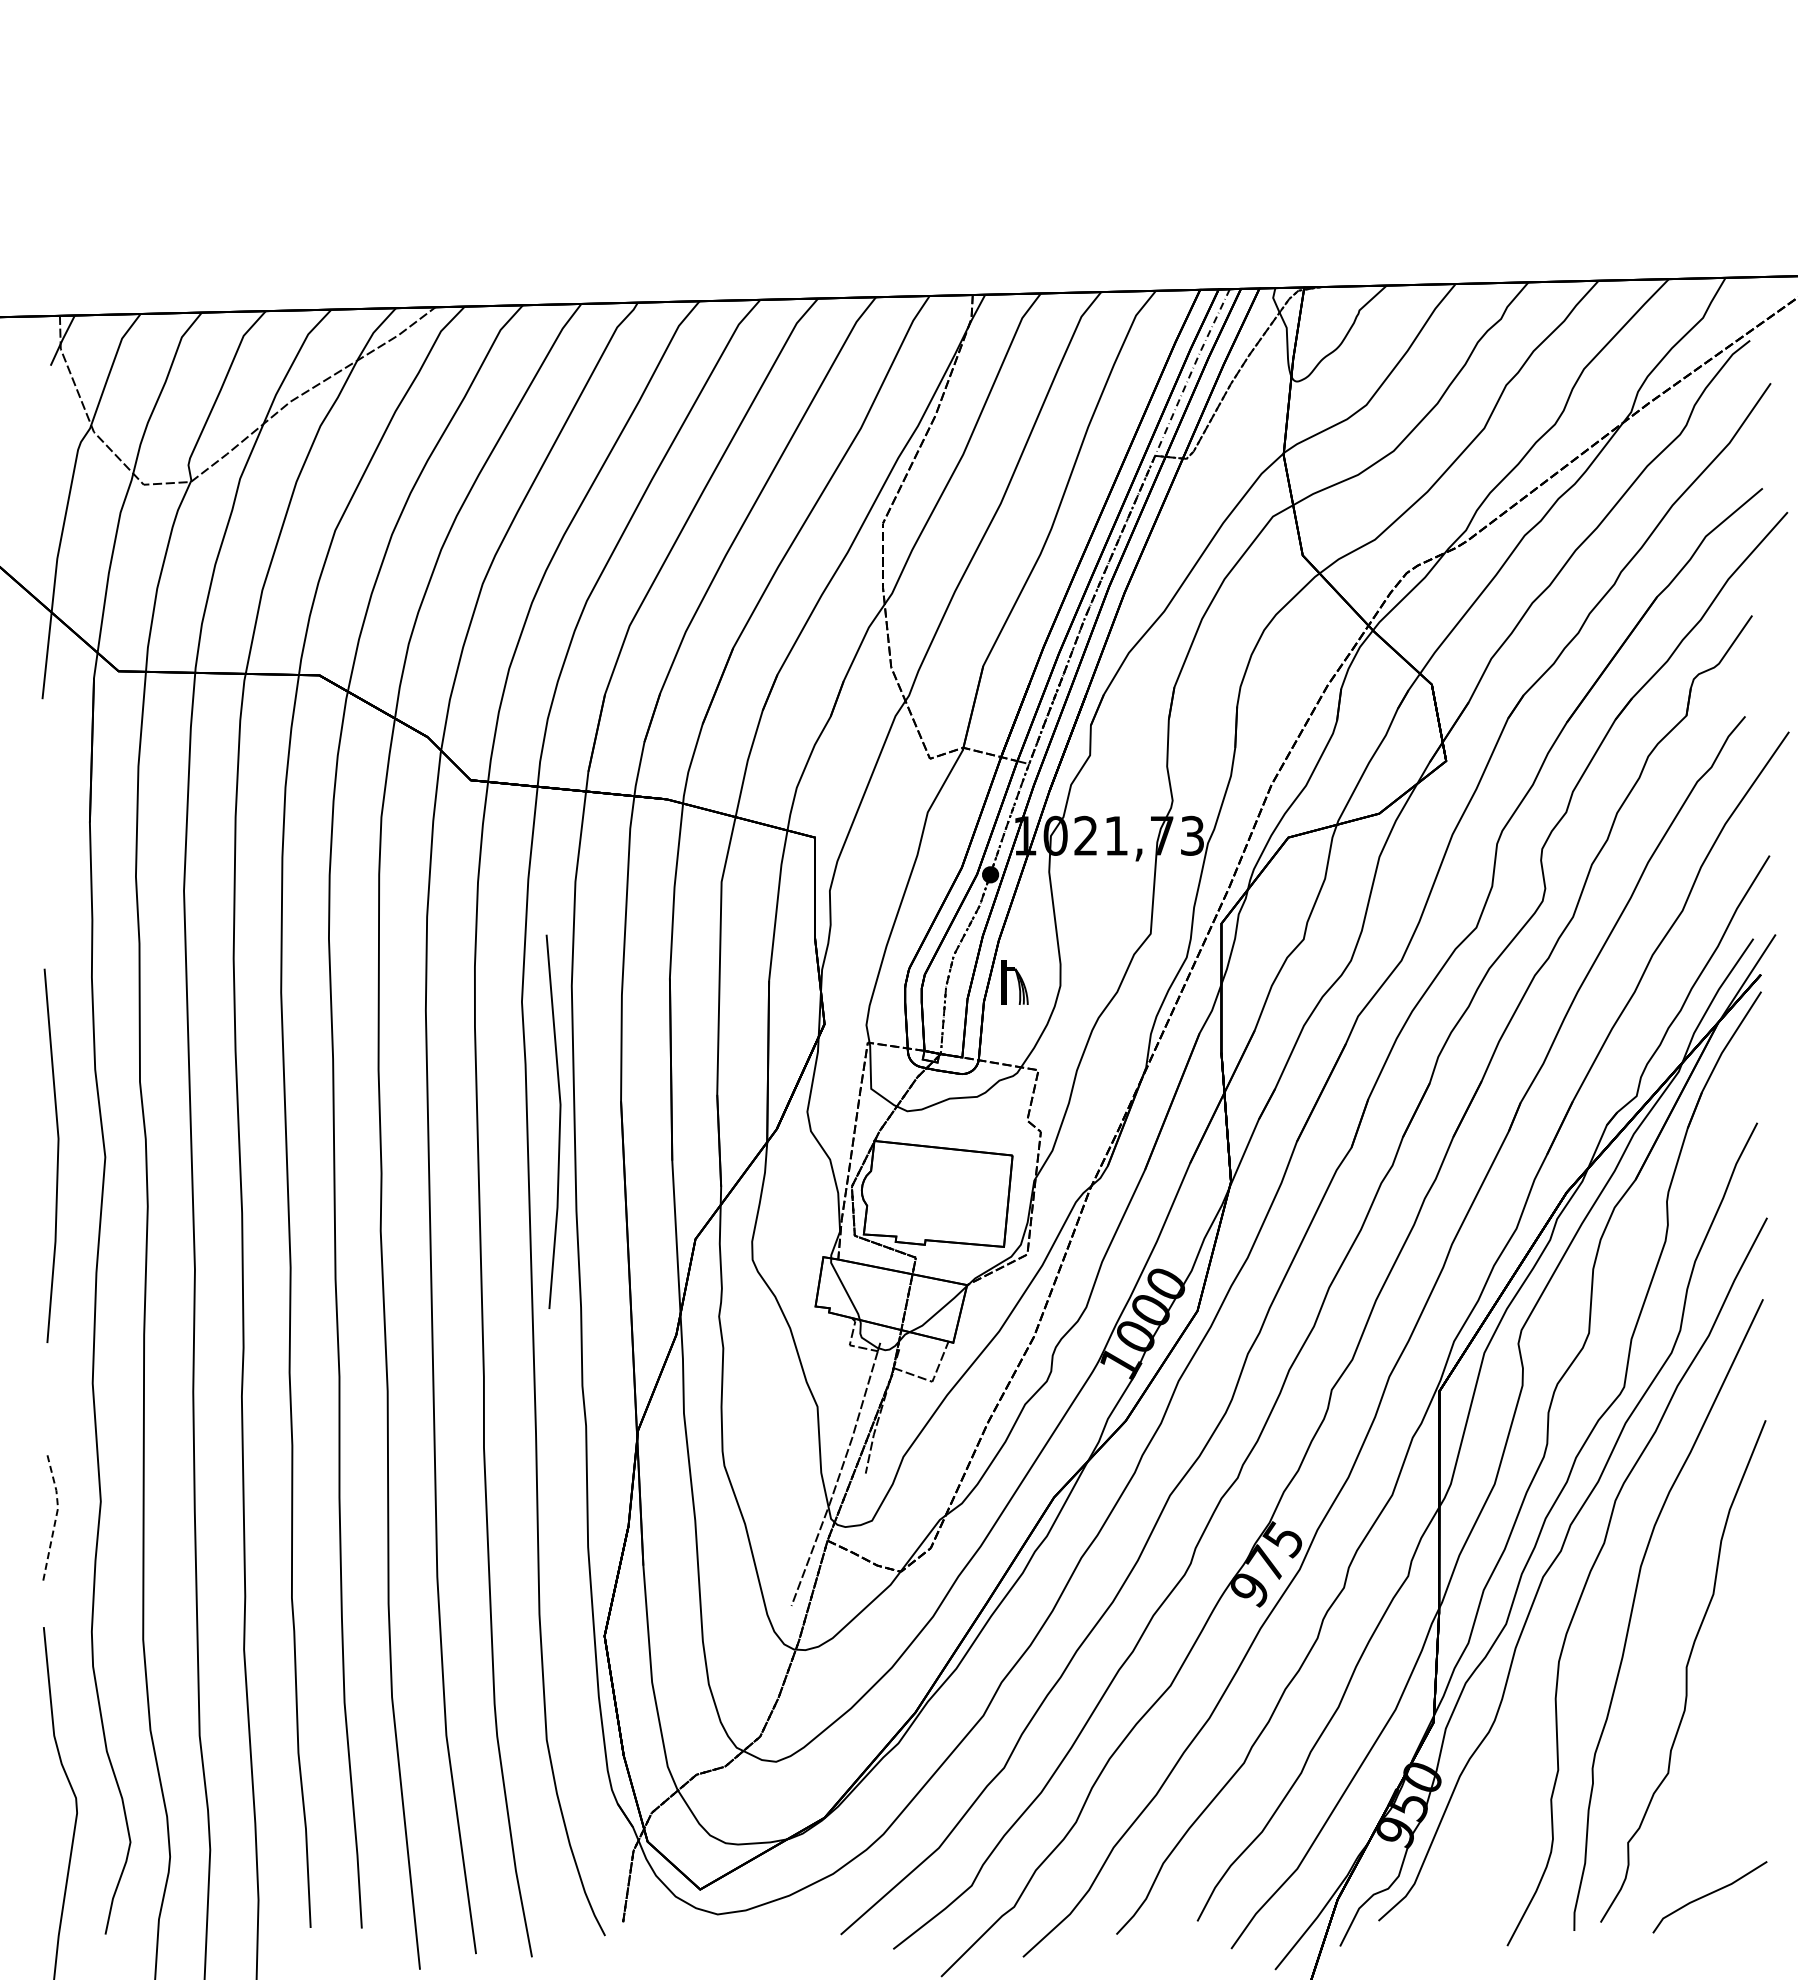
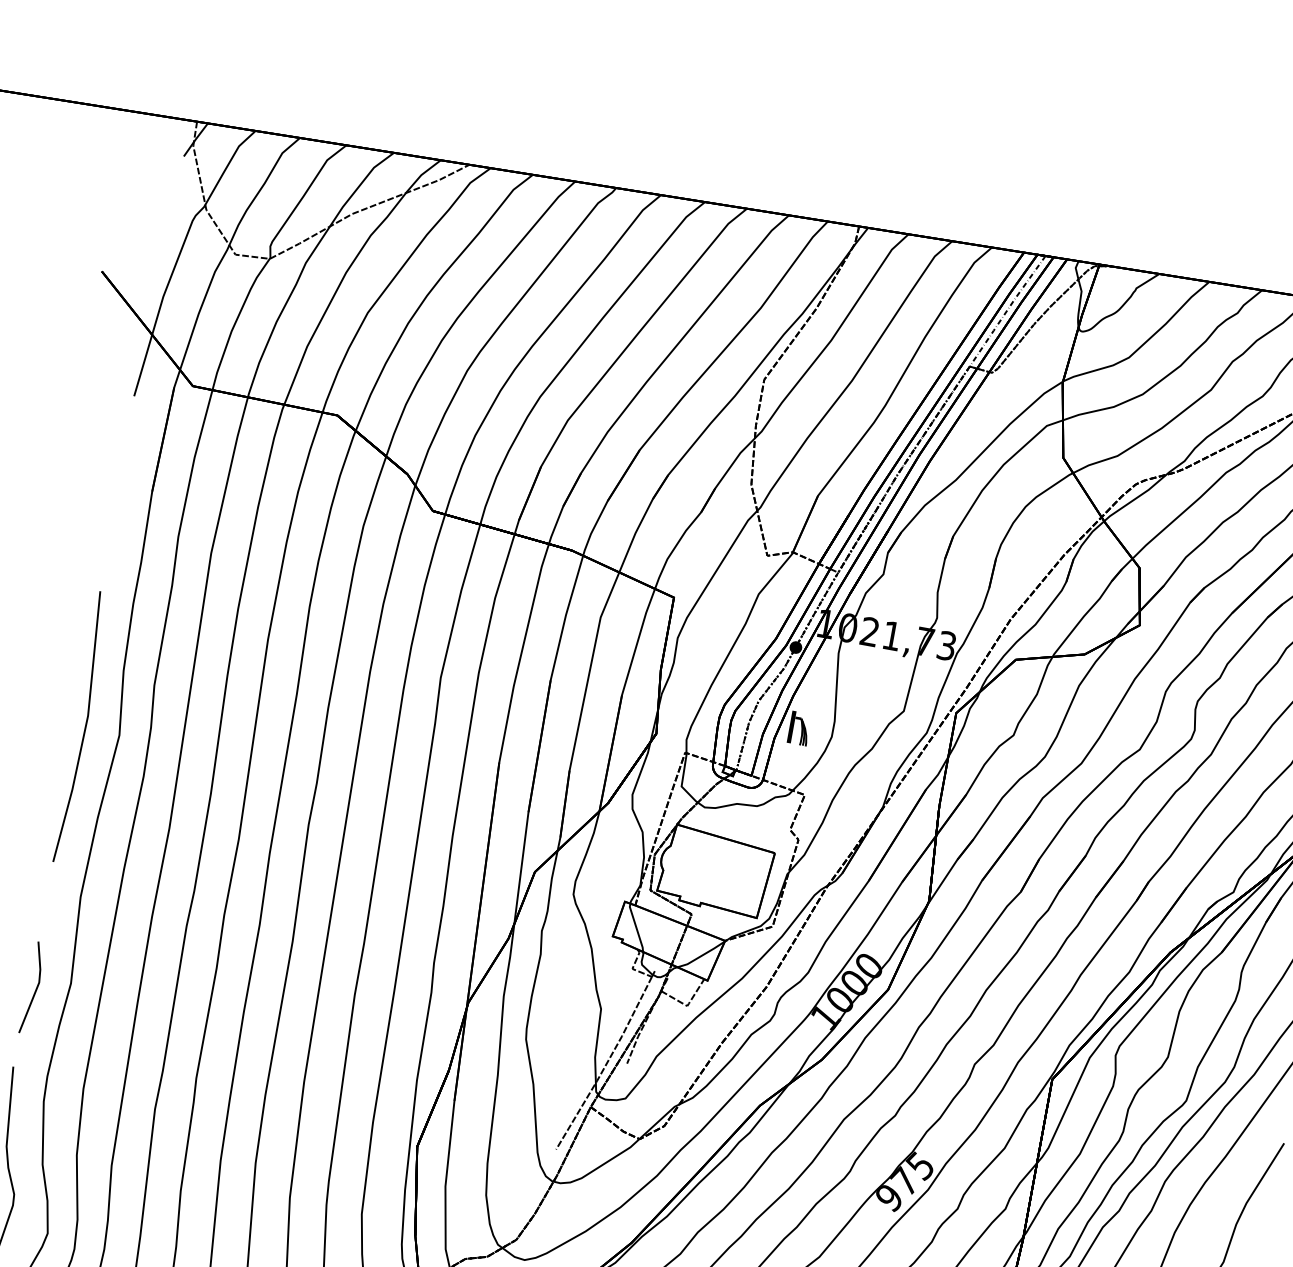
line: (559, 1121) -> (452, 769), removed
line: (56, 1515) -> (37, 987), dashed -> solid

